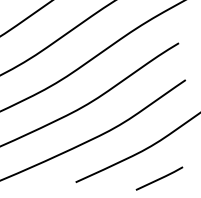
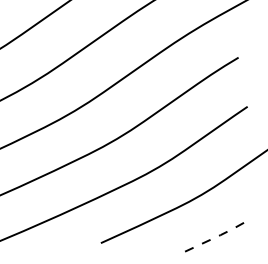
line: (160, 178) -> (214, 238), solid -> dashed

